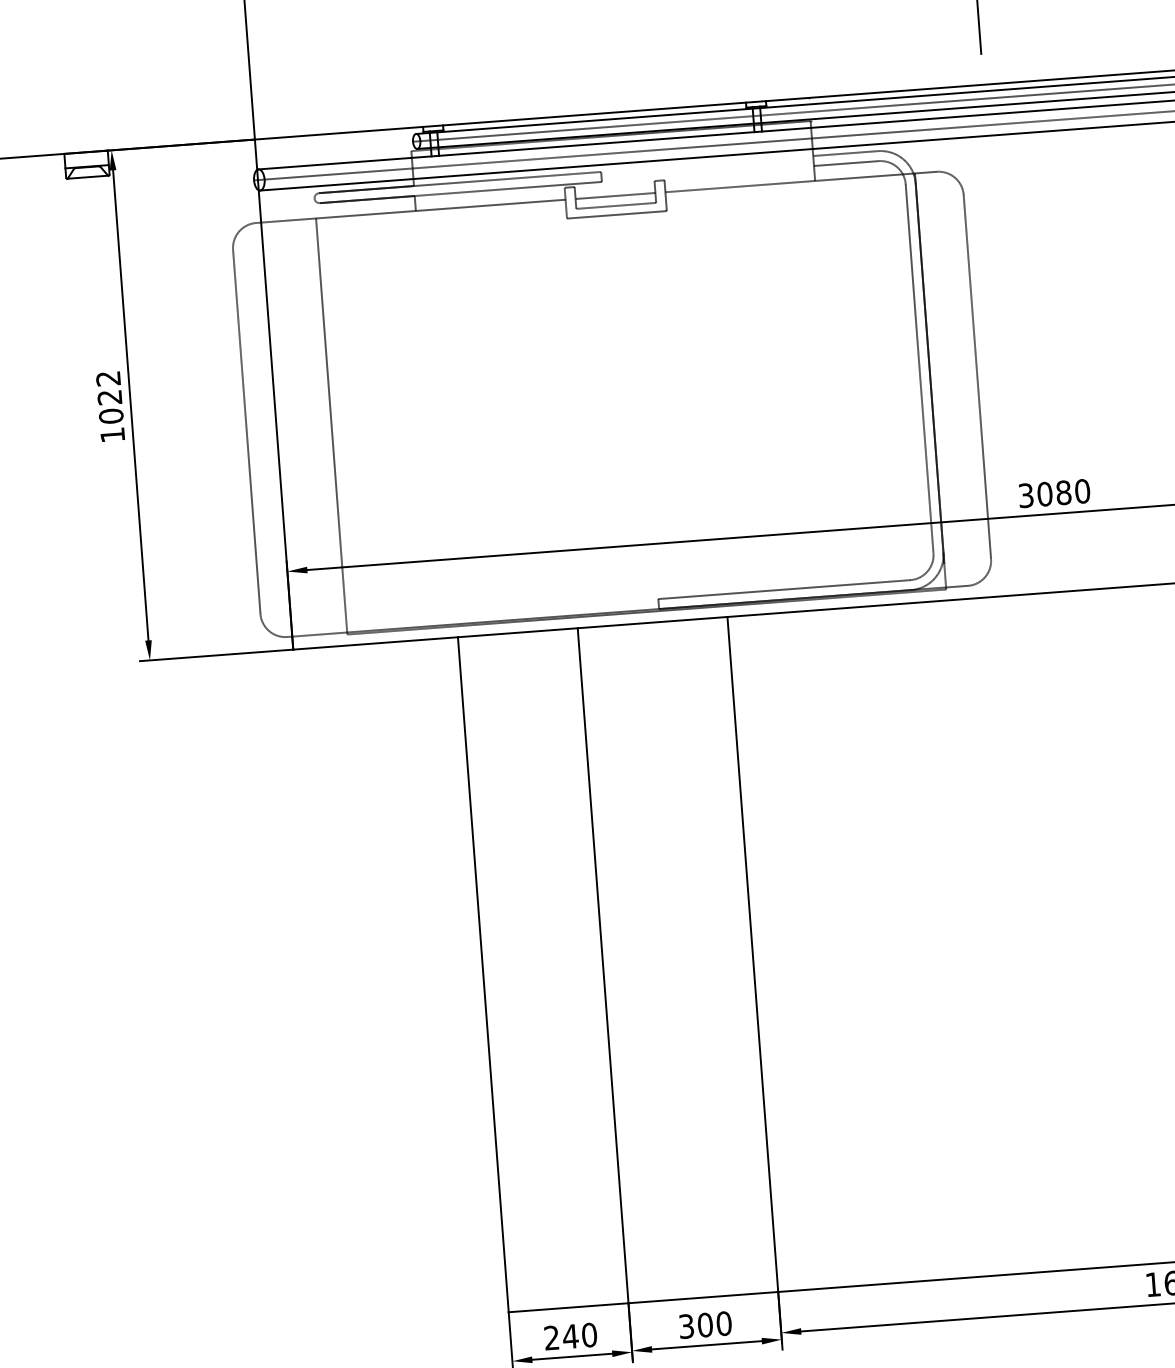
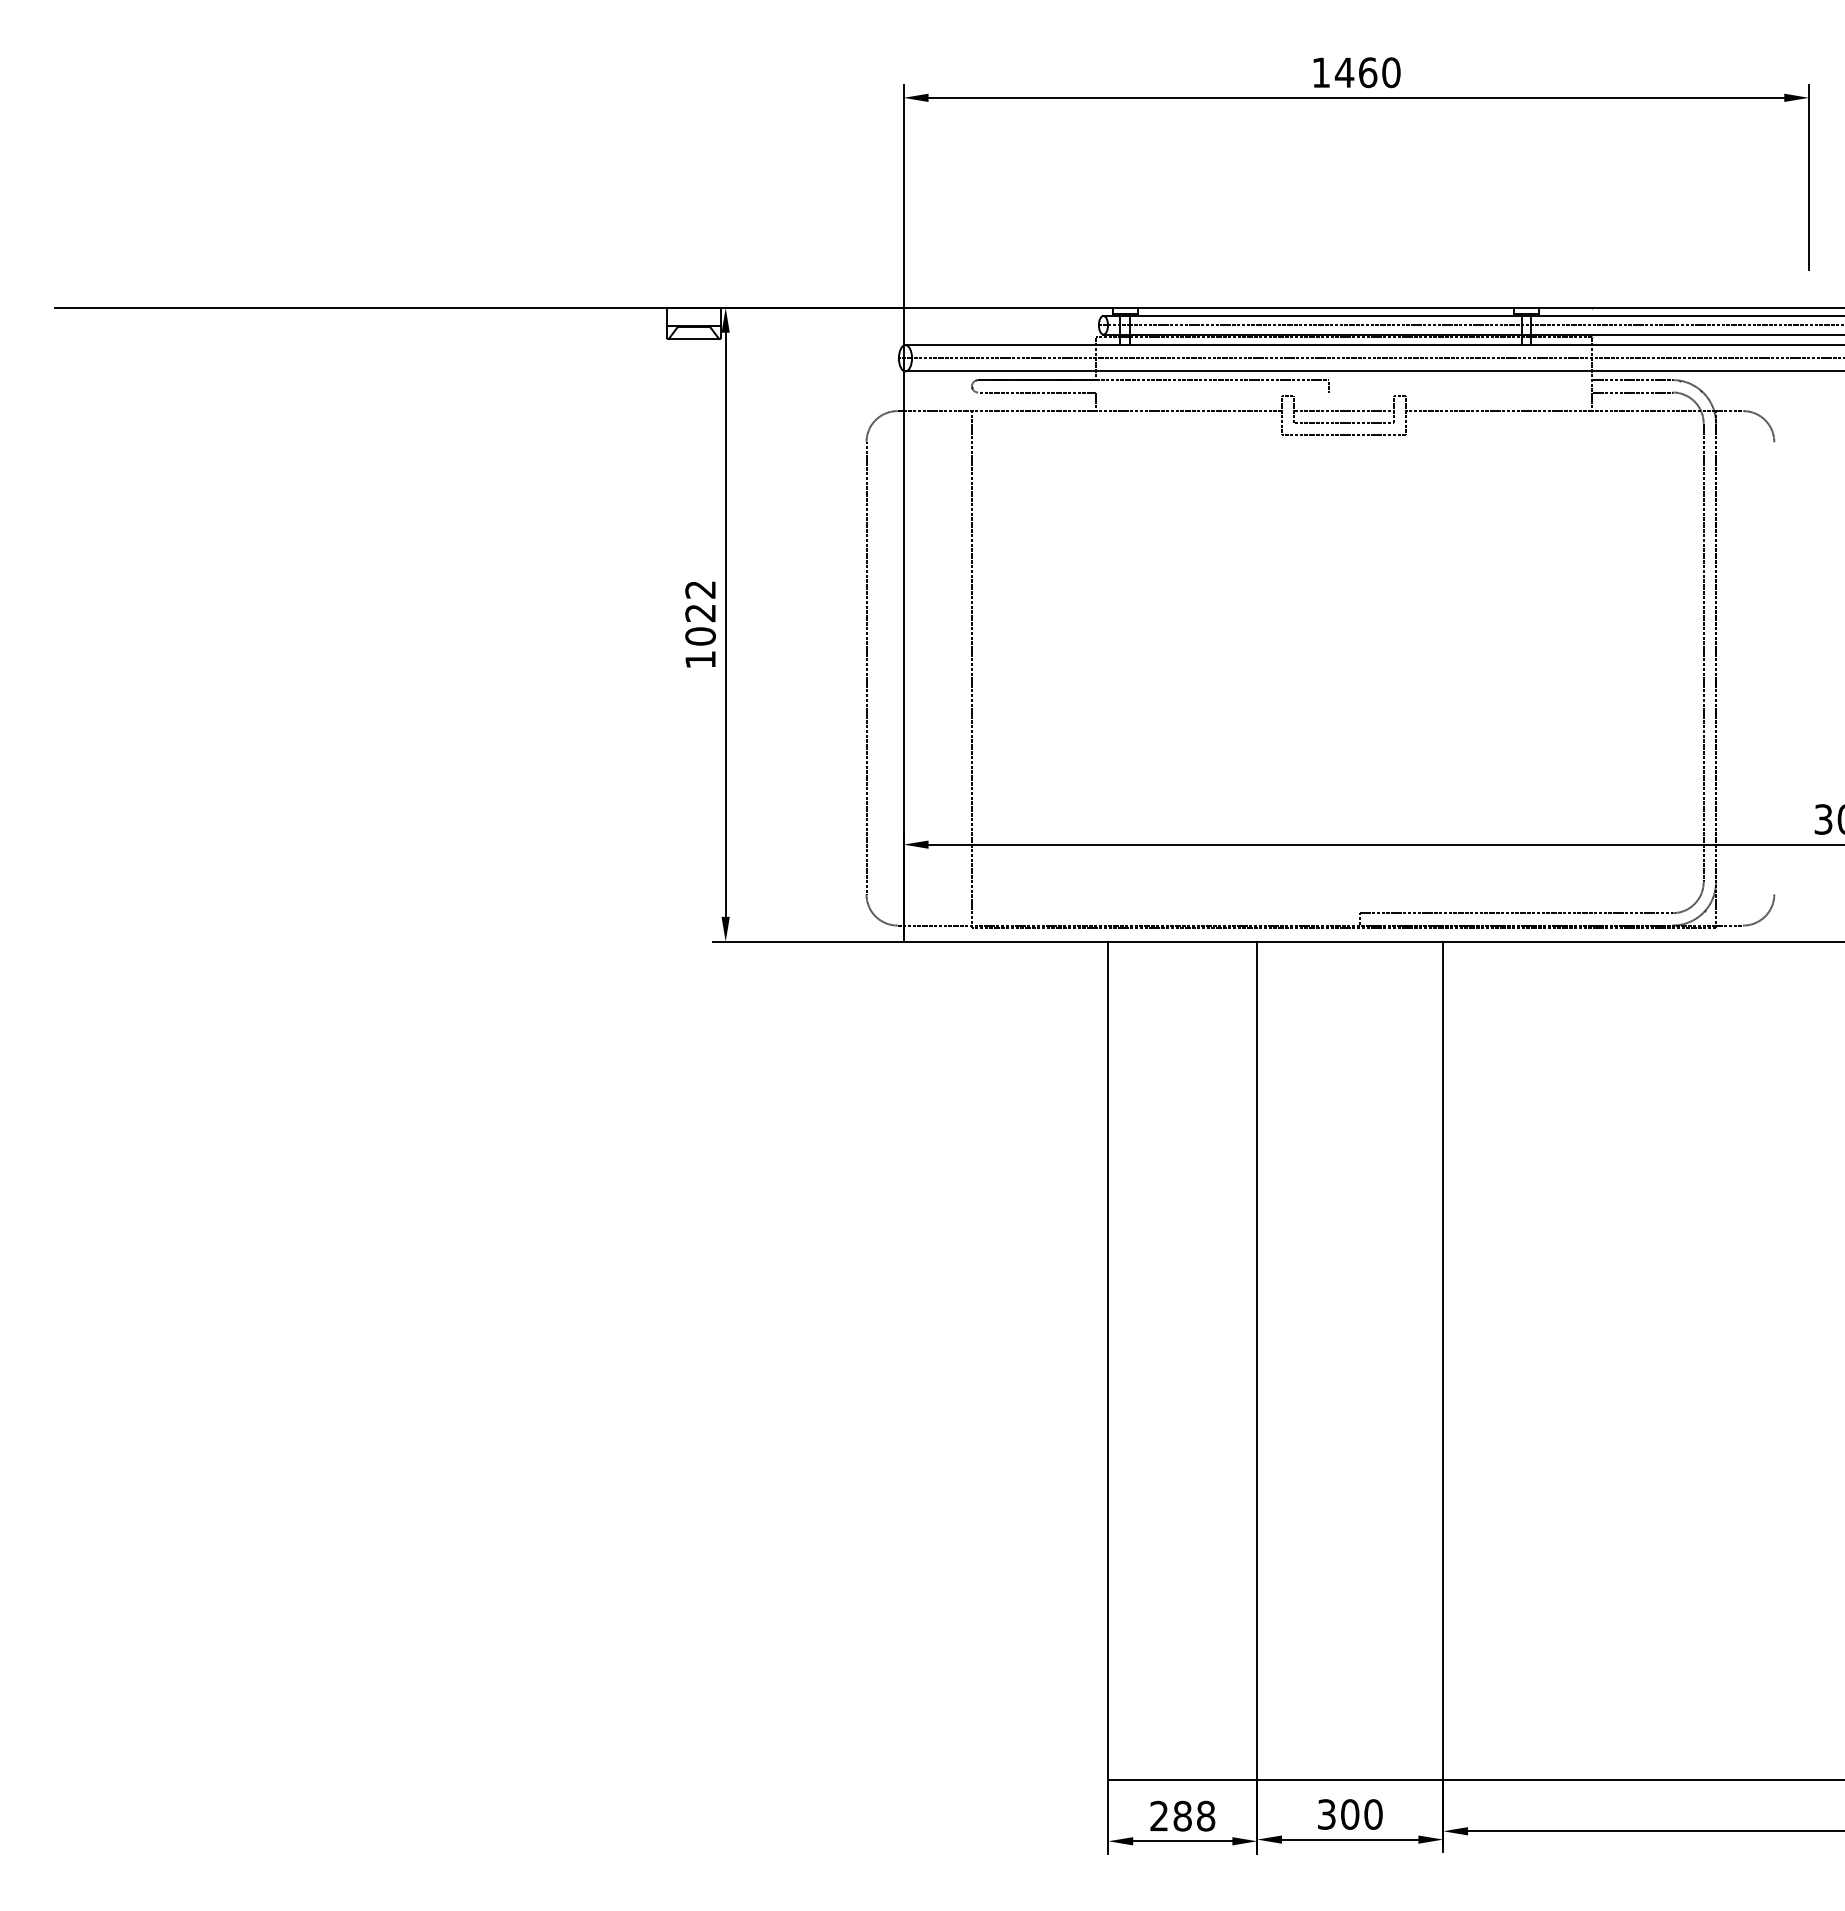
line: (461, 192) -> (1153, 392), removed
line: (977, 377) -> (1774, 668), removed
text: (580, 1335) -> (1194, 1815), 240 -> 288

